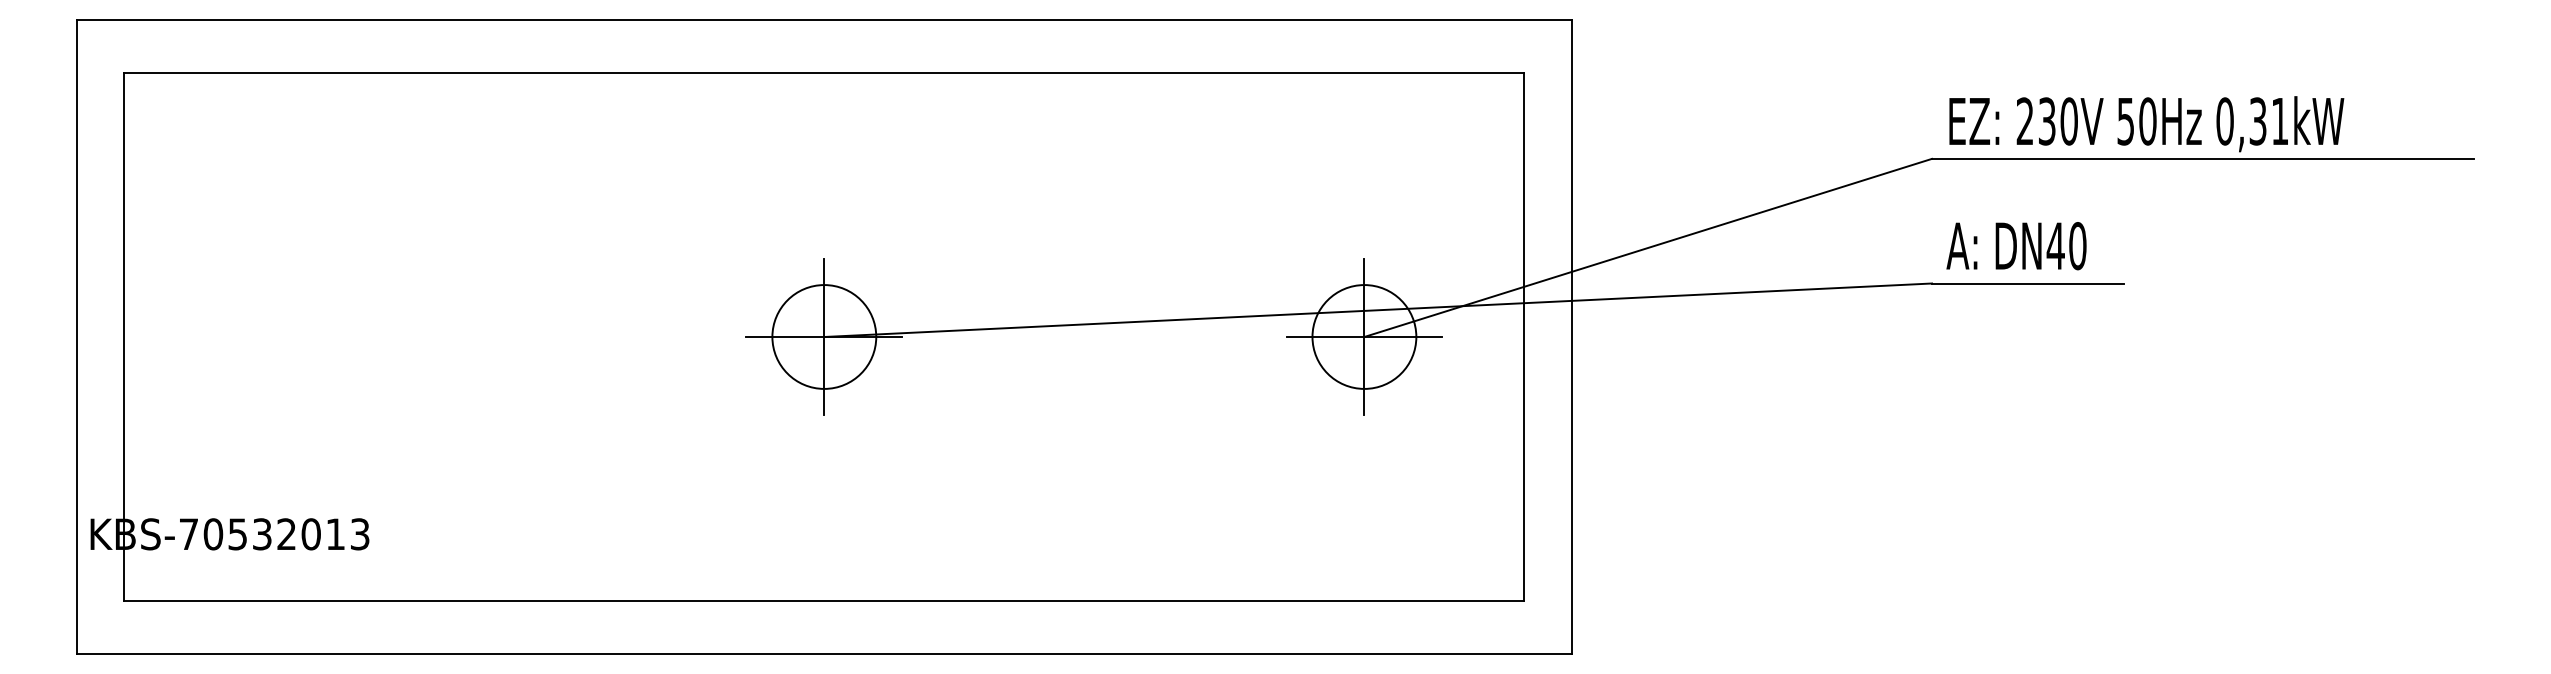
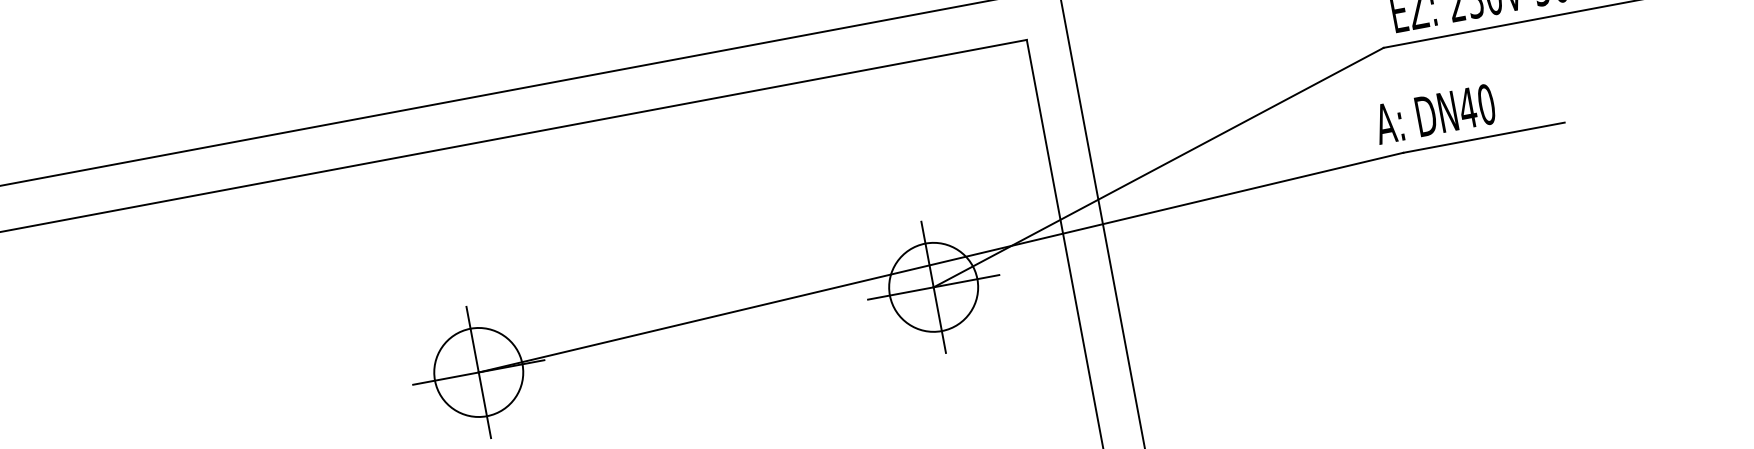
text: (2016, 246) -> (1434, 114), moved

